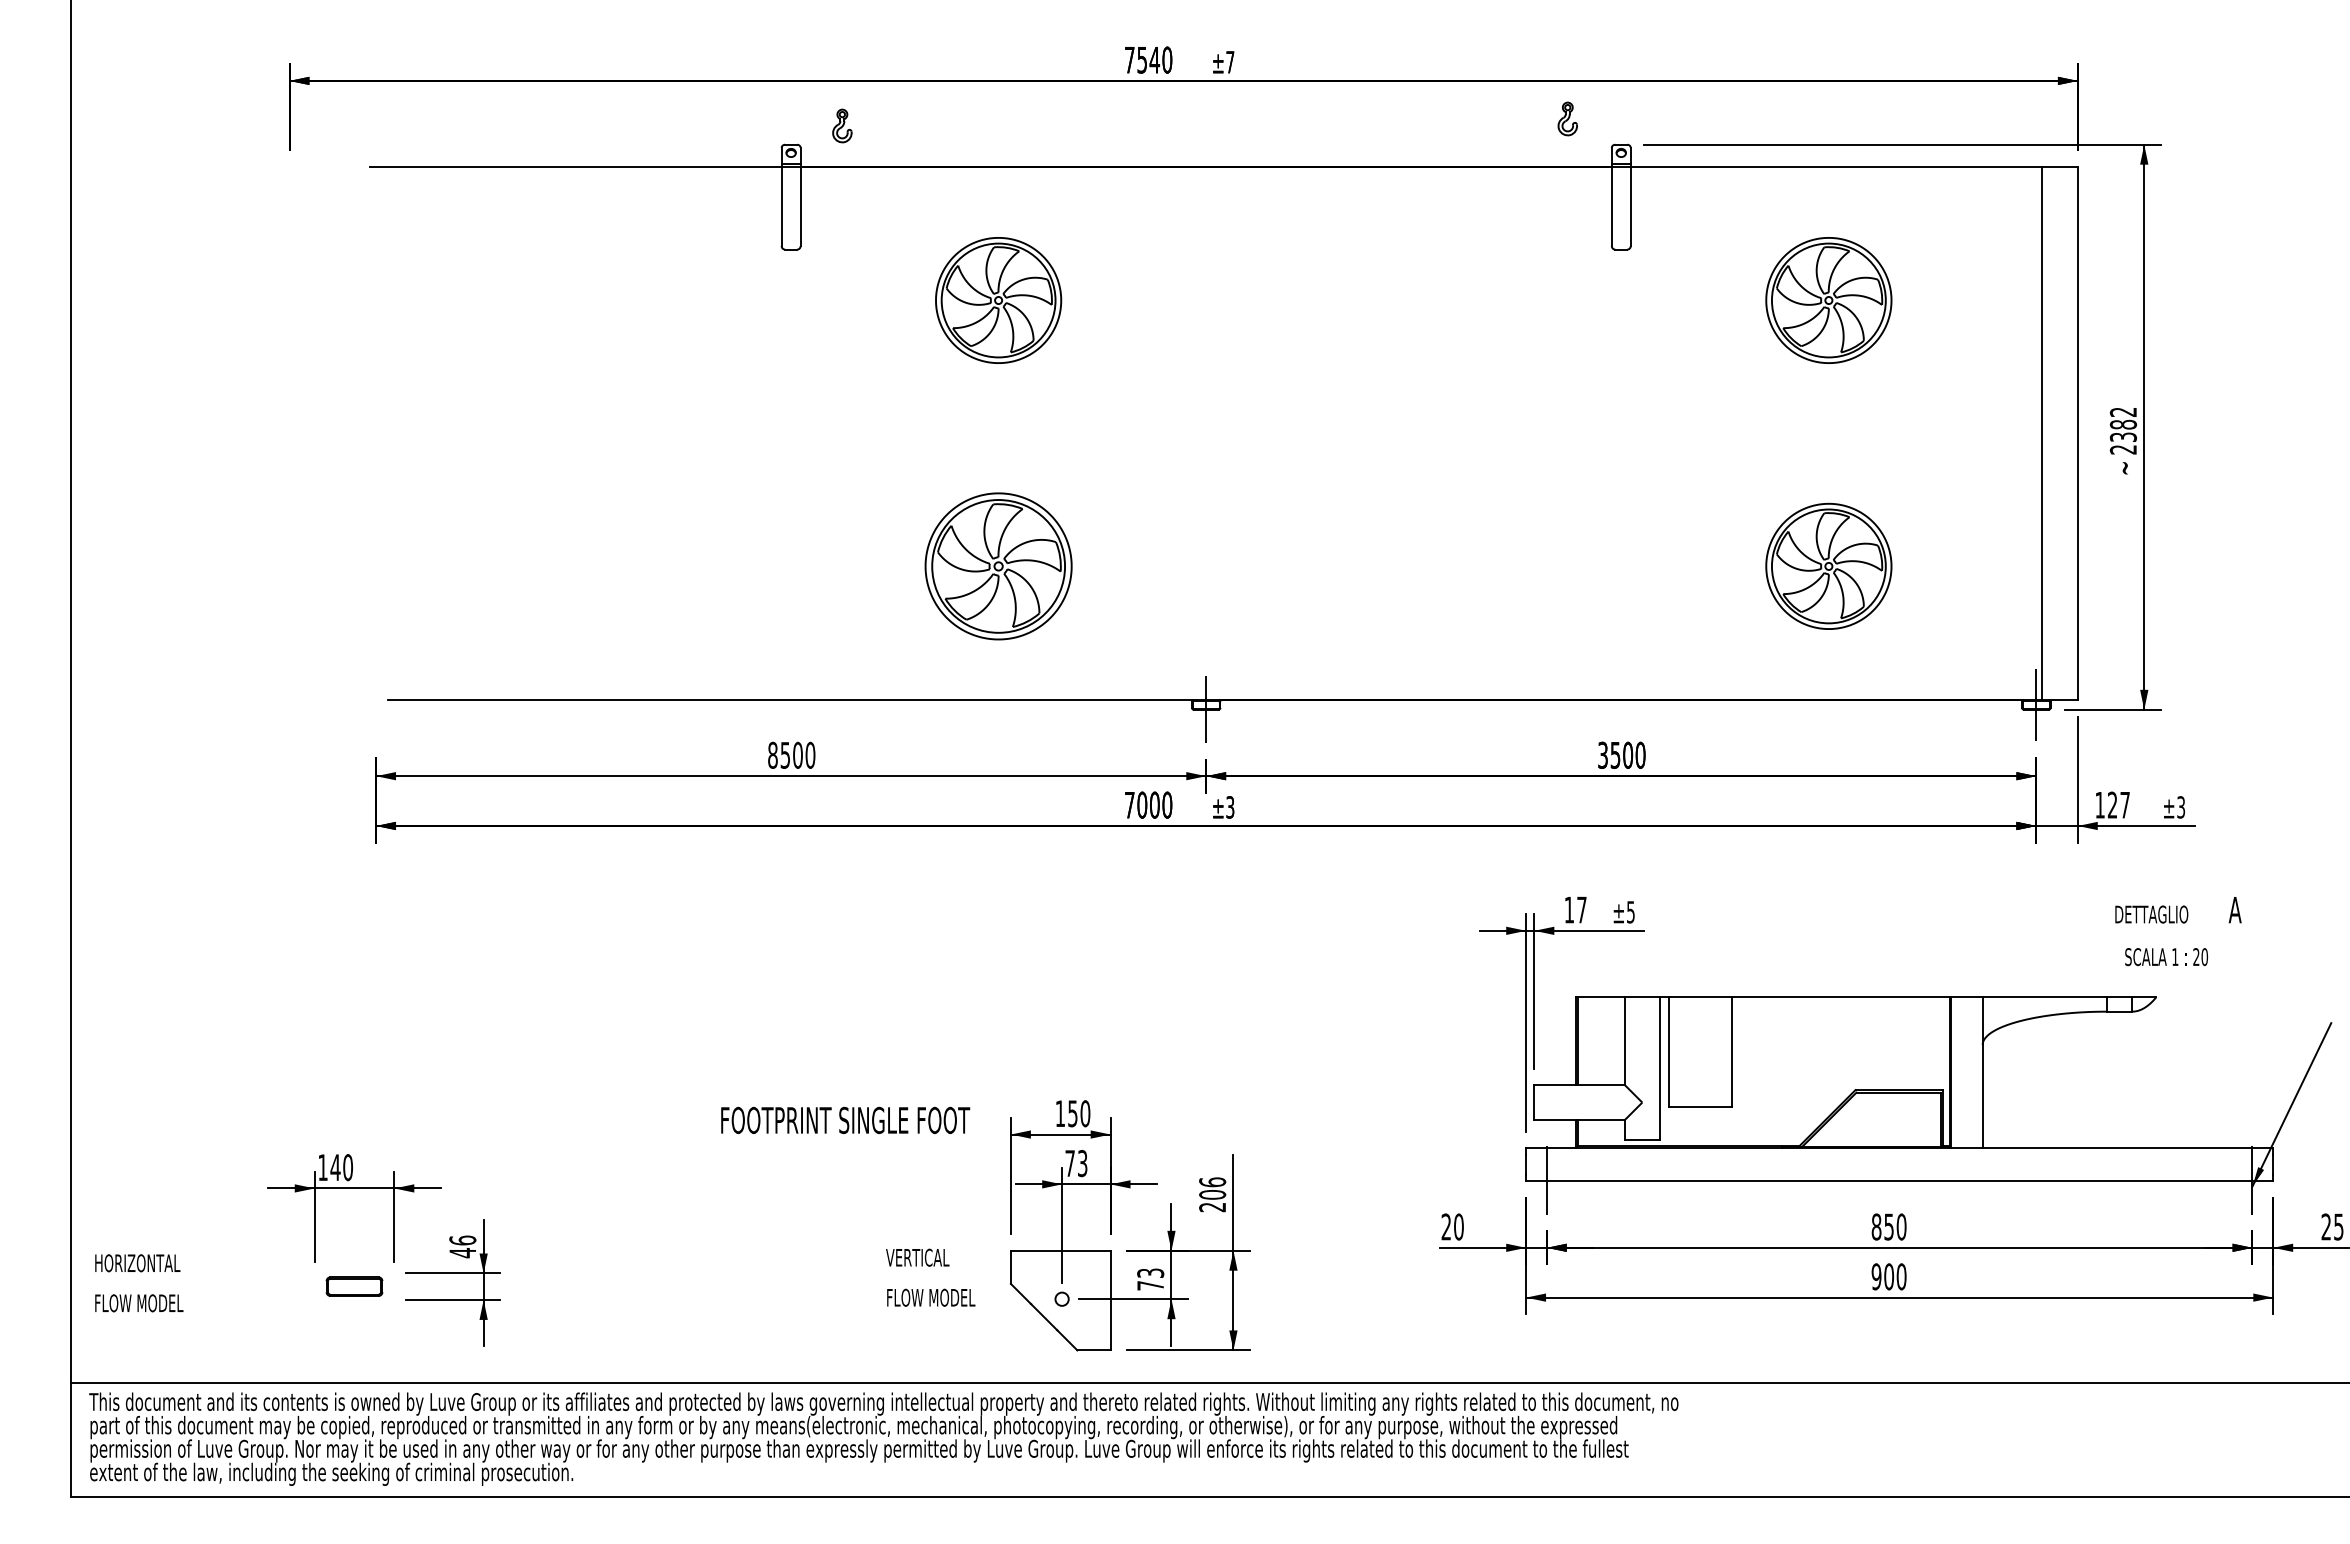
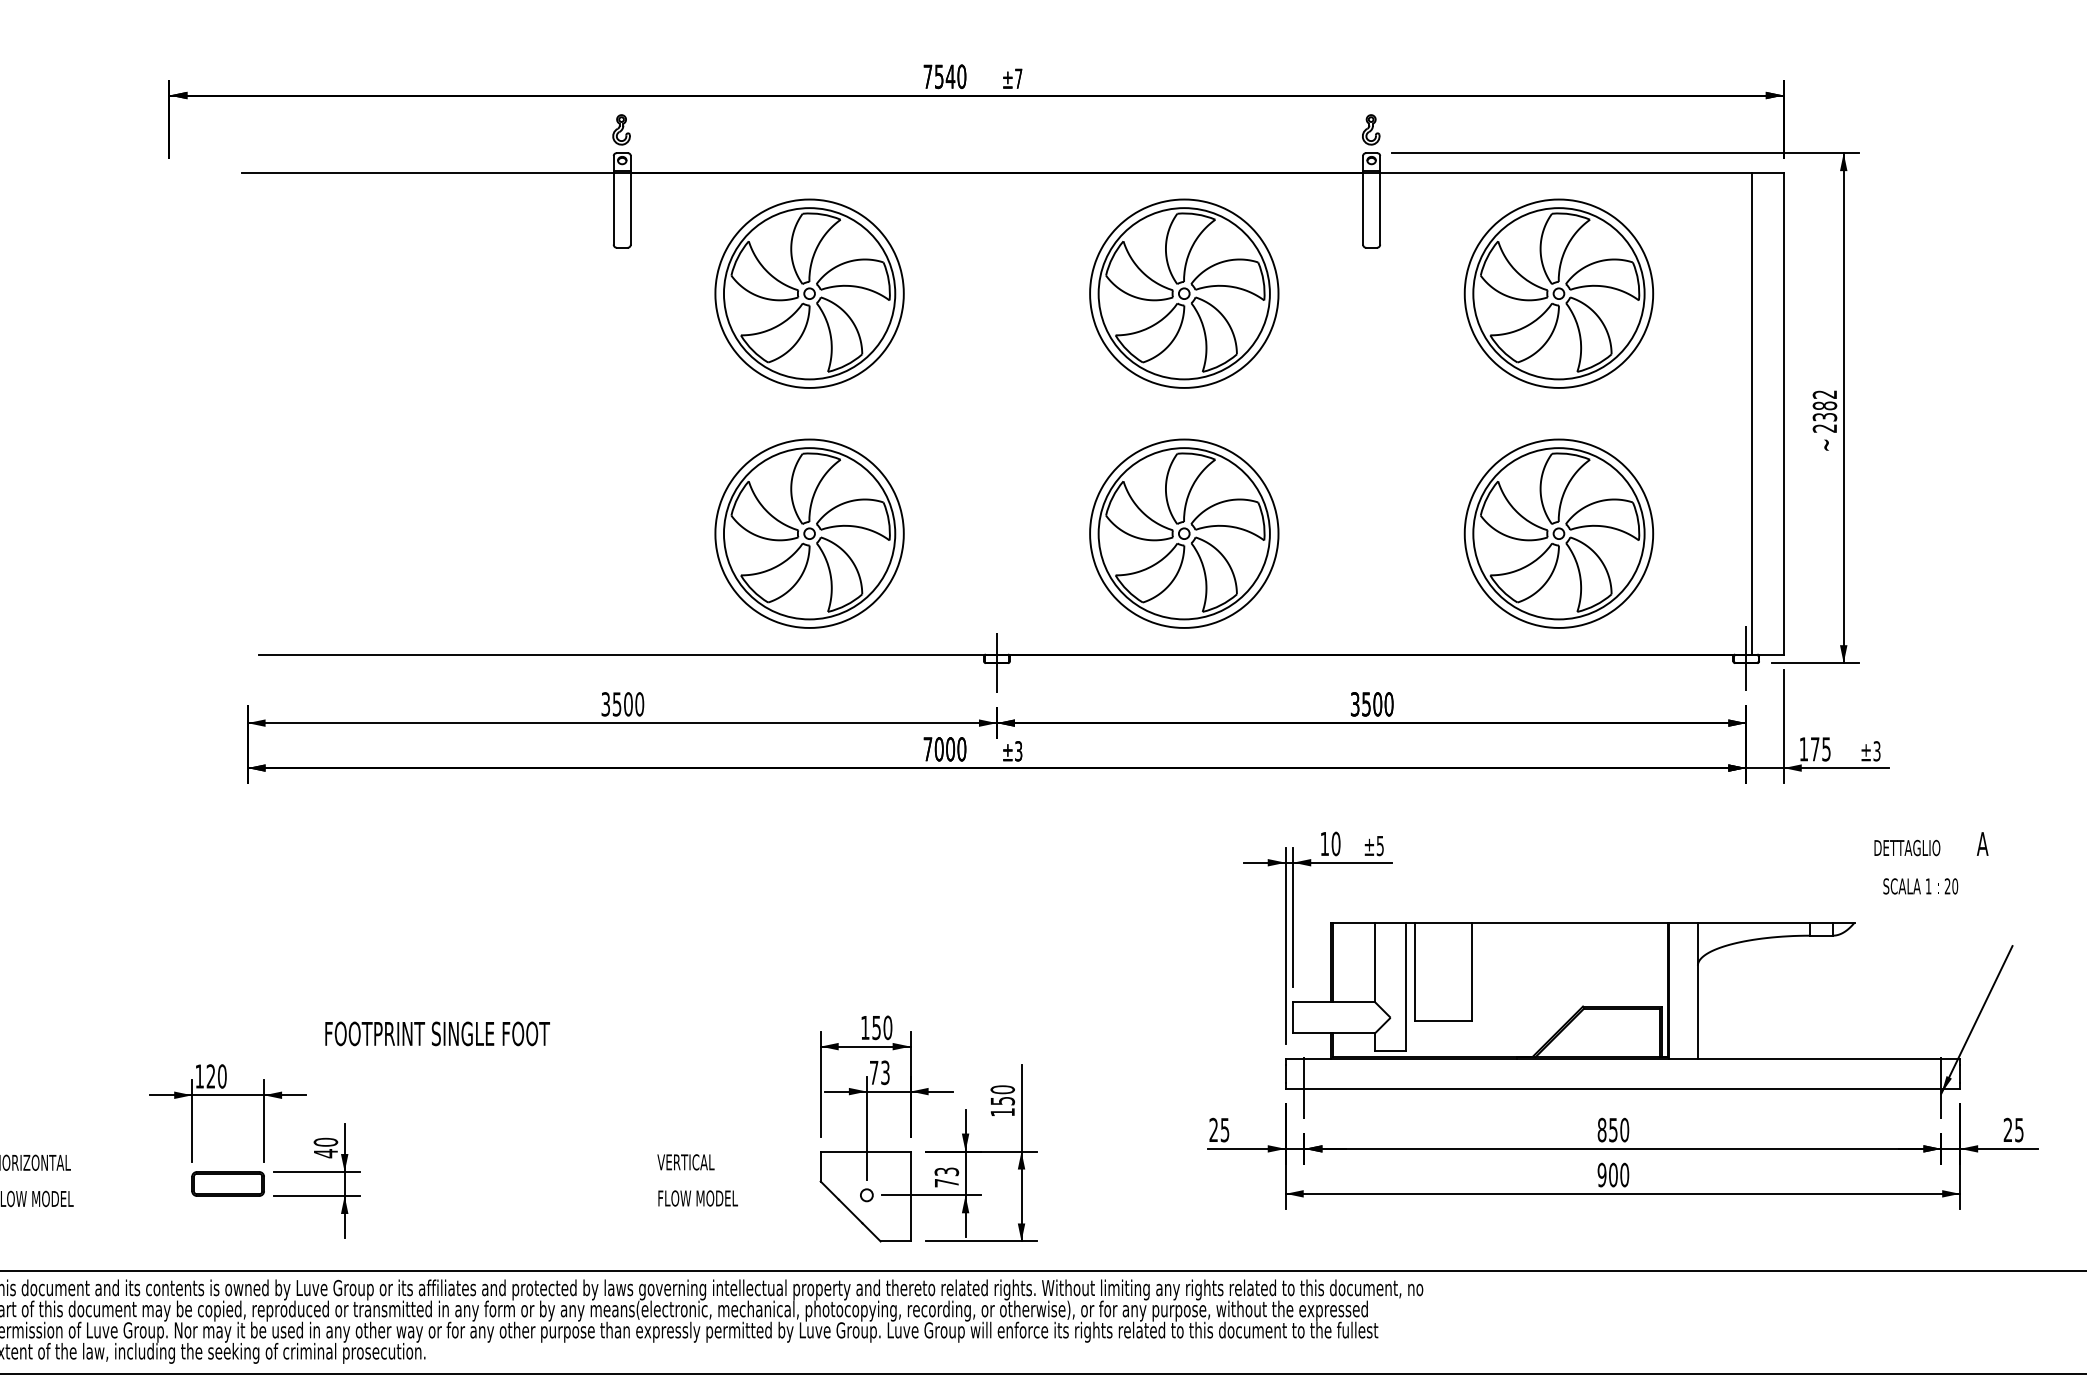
part: (1567, 118) -> (1370, 129), moved
part: (842, 125) -> (621, 129), moved
part: (998, 300) -> (809, 293), size x1.67
part: (1413, 300) -> (1184, 293), added
part: (1828, 300) -> (1558, 293), size x1.67
part: (998, 566) -> (809, 533), size x1.43
part: (1413, 566) -> (1184, 533), added
part: (1828, 566) -> (1558, 533), size x1.67
text: (772, 754) -> (605, 703), 8500 -> 3500
text: (2118, 804) -> (1820, 748), 127 -> 175
text: (1581, 909) -> (1335, 843), 17 -> 10
text: (2178, 931) -> (1931, 863), moved
text: (845, 1119) -> (437, 1033), moved
text: (335, 1167) -> (210, 1076), 140 -> 120
text: (1212, 1194) -> (1002, 1100), 206 -> 150
text: (1458, 1226) -> (1224, 1129), 20 -> 25
text: (462, 1240) -> (325, 1142), 46 -> 40
text: (930, 1277) -> (697, 1180), moved
part: (354, 1286) -> (228, 1183), size x1.43

